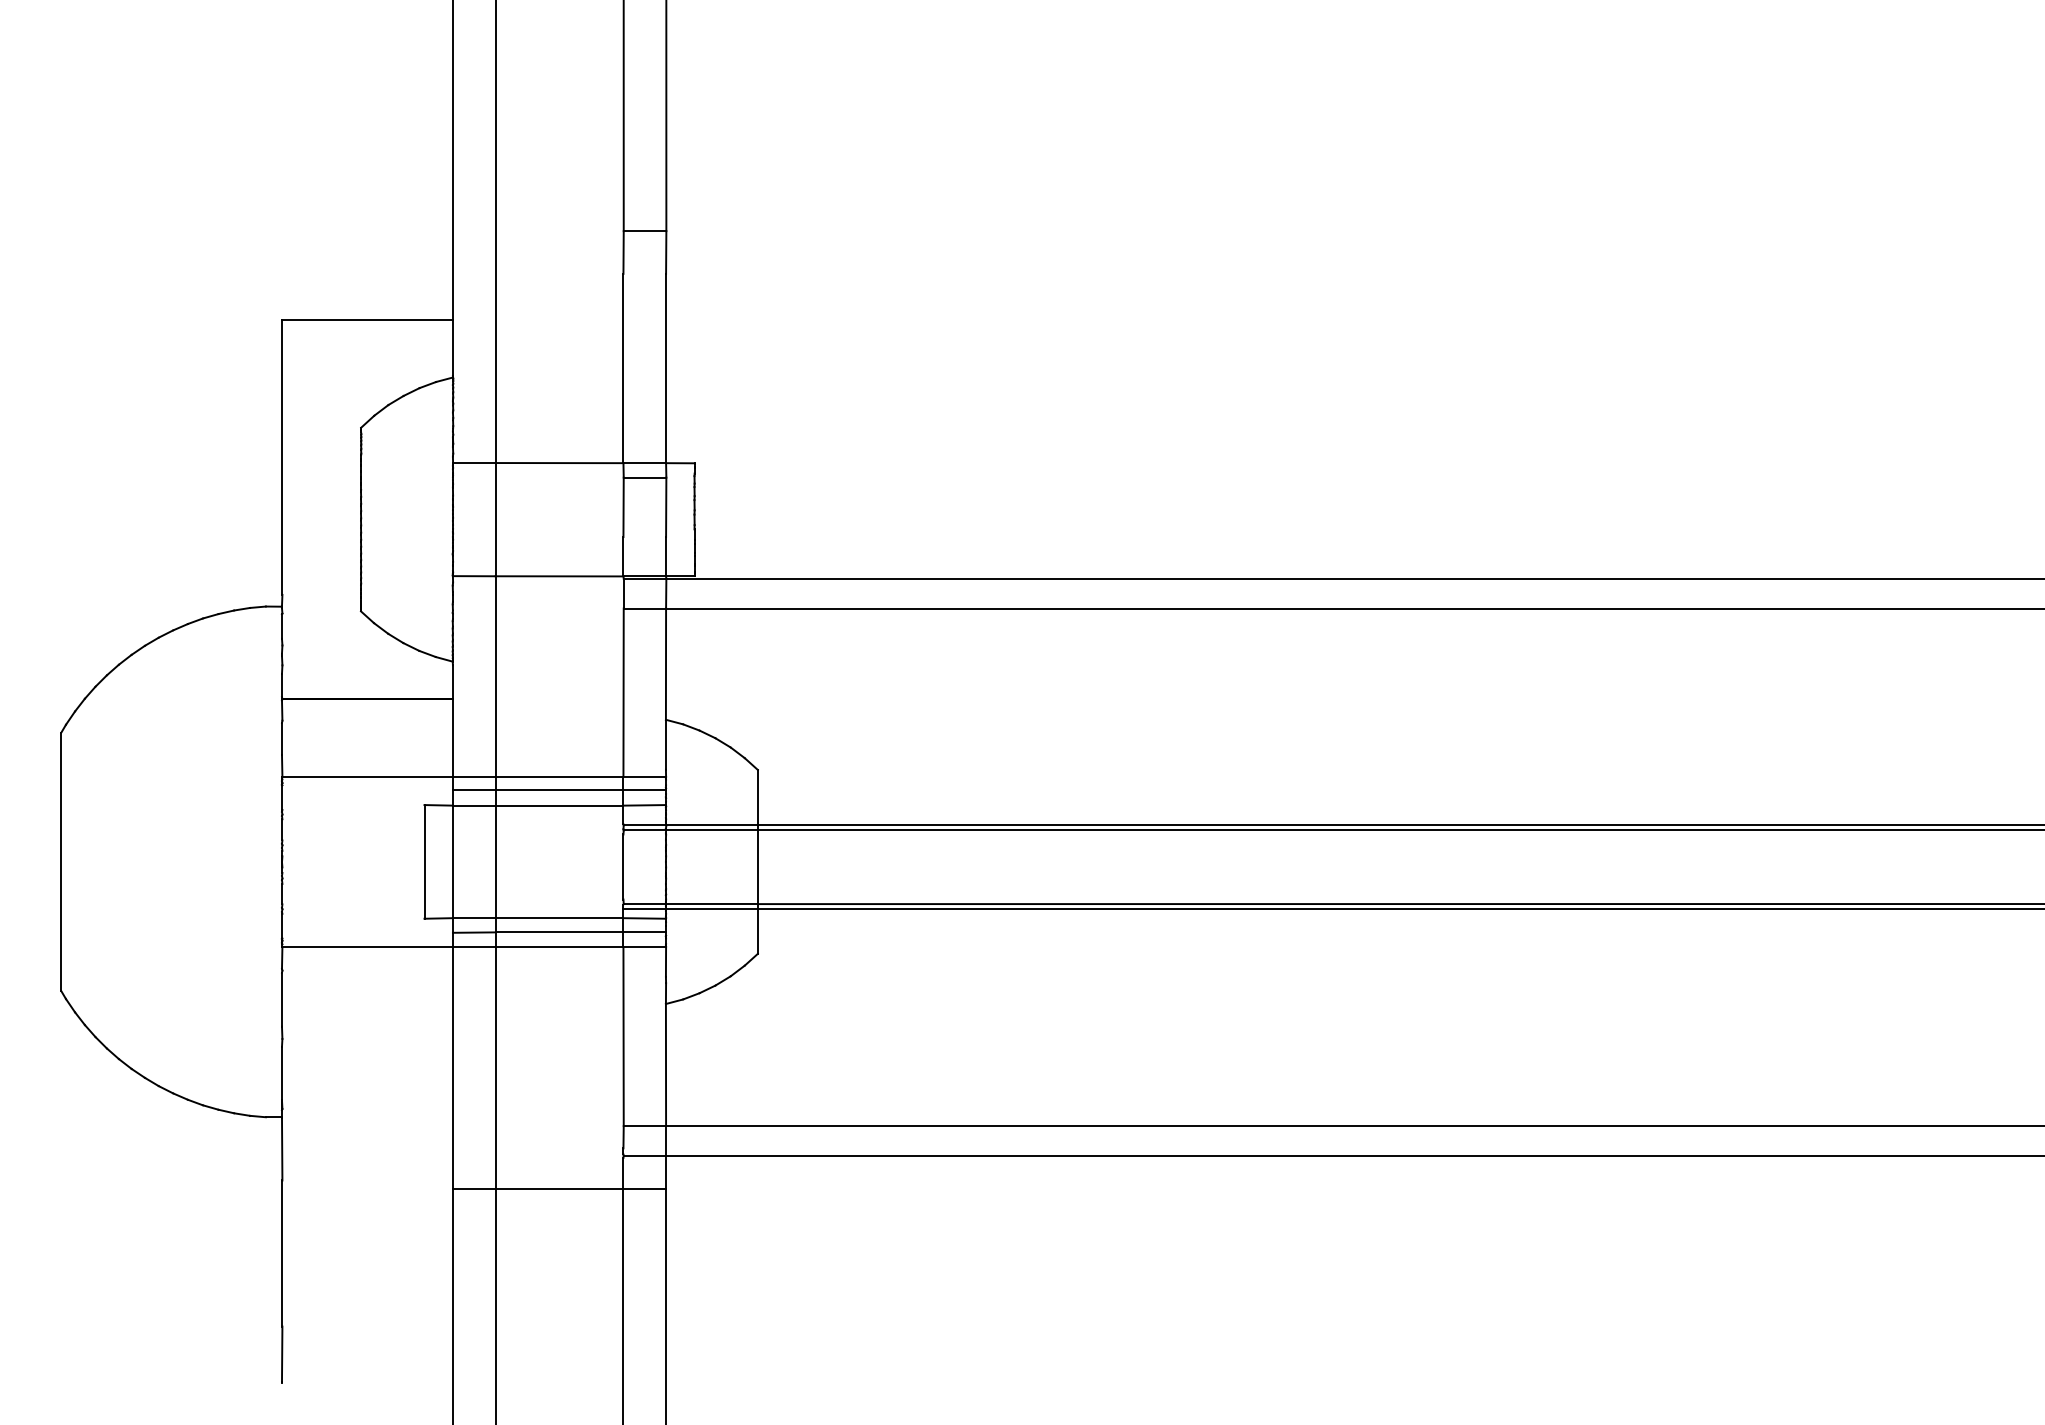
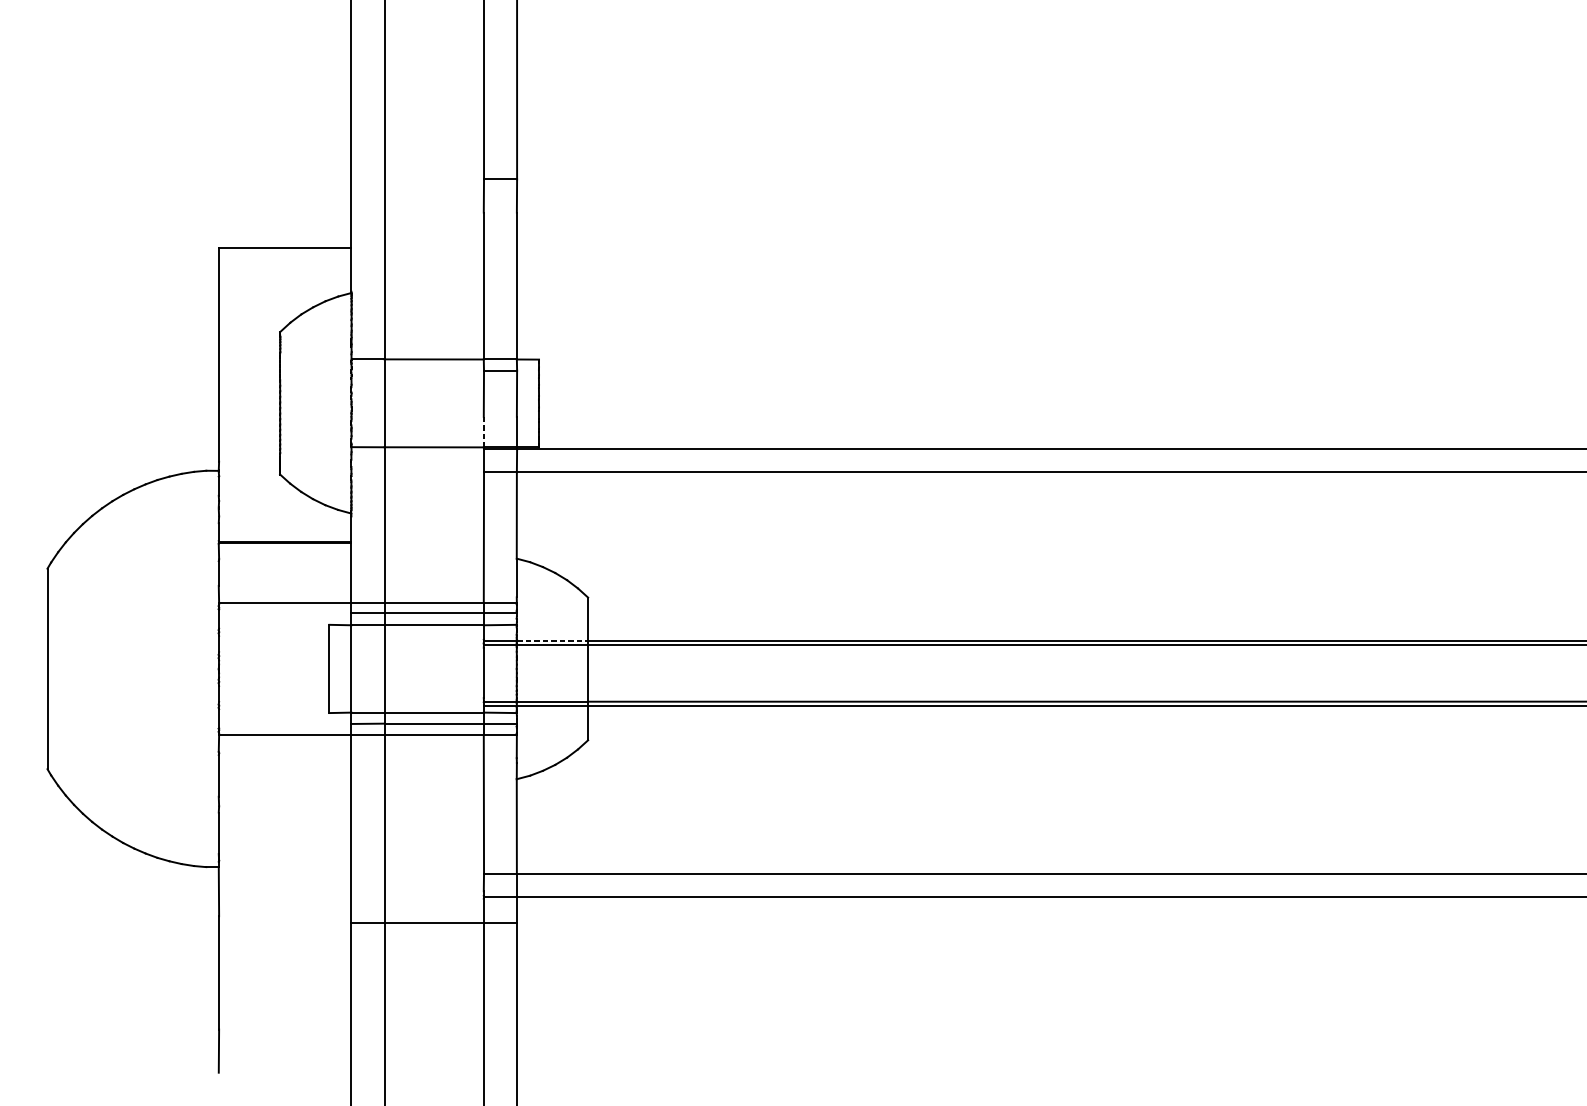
line: (623, 556) -> (483, 431), solid -> dashed
line: (712, 825) -> (552, 640), solid -> dashed

